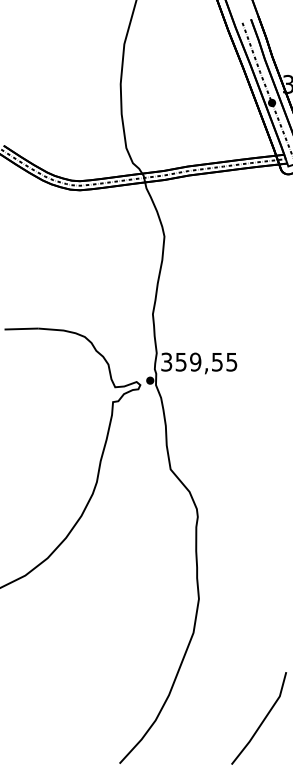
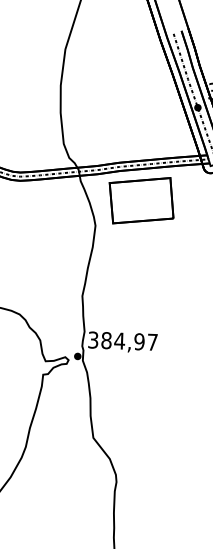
part: (213, 207) -> (141, 200), added
text: (206, 361) -> (129, 340), 359,55 -> 384,97

